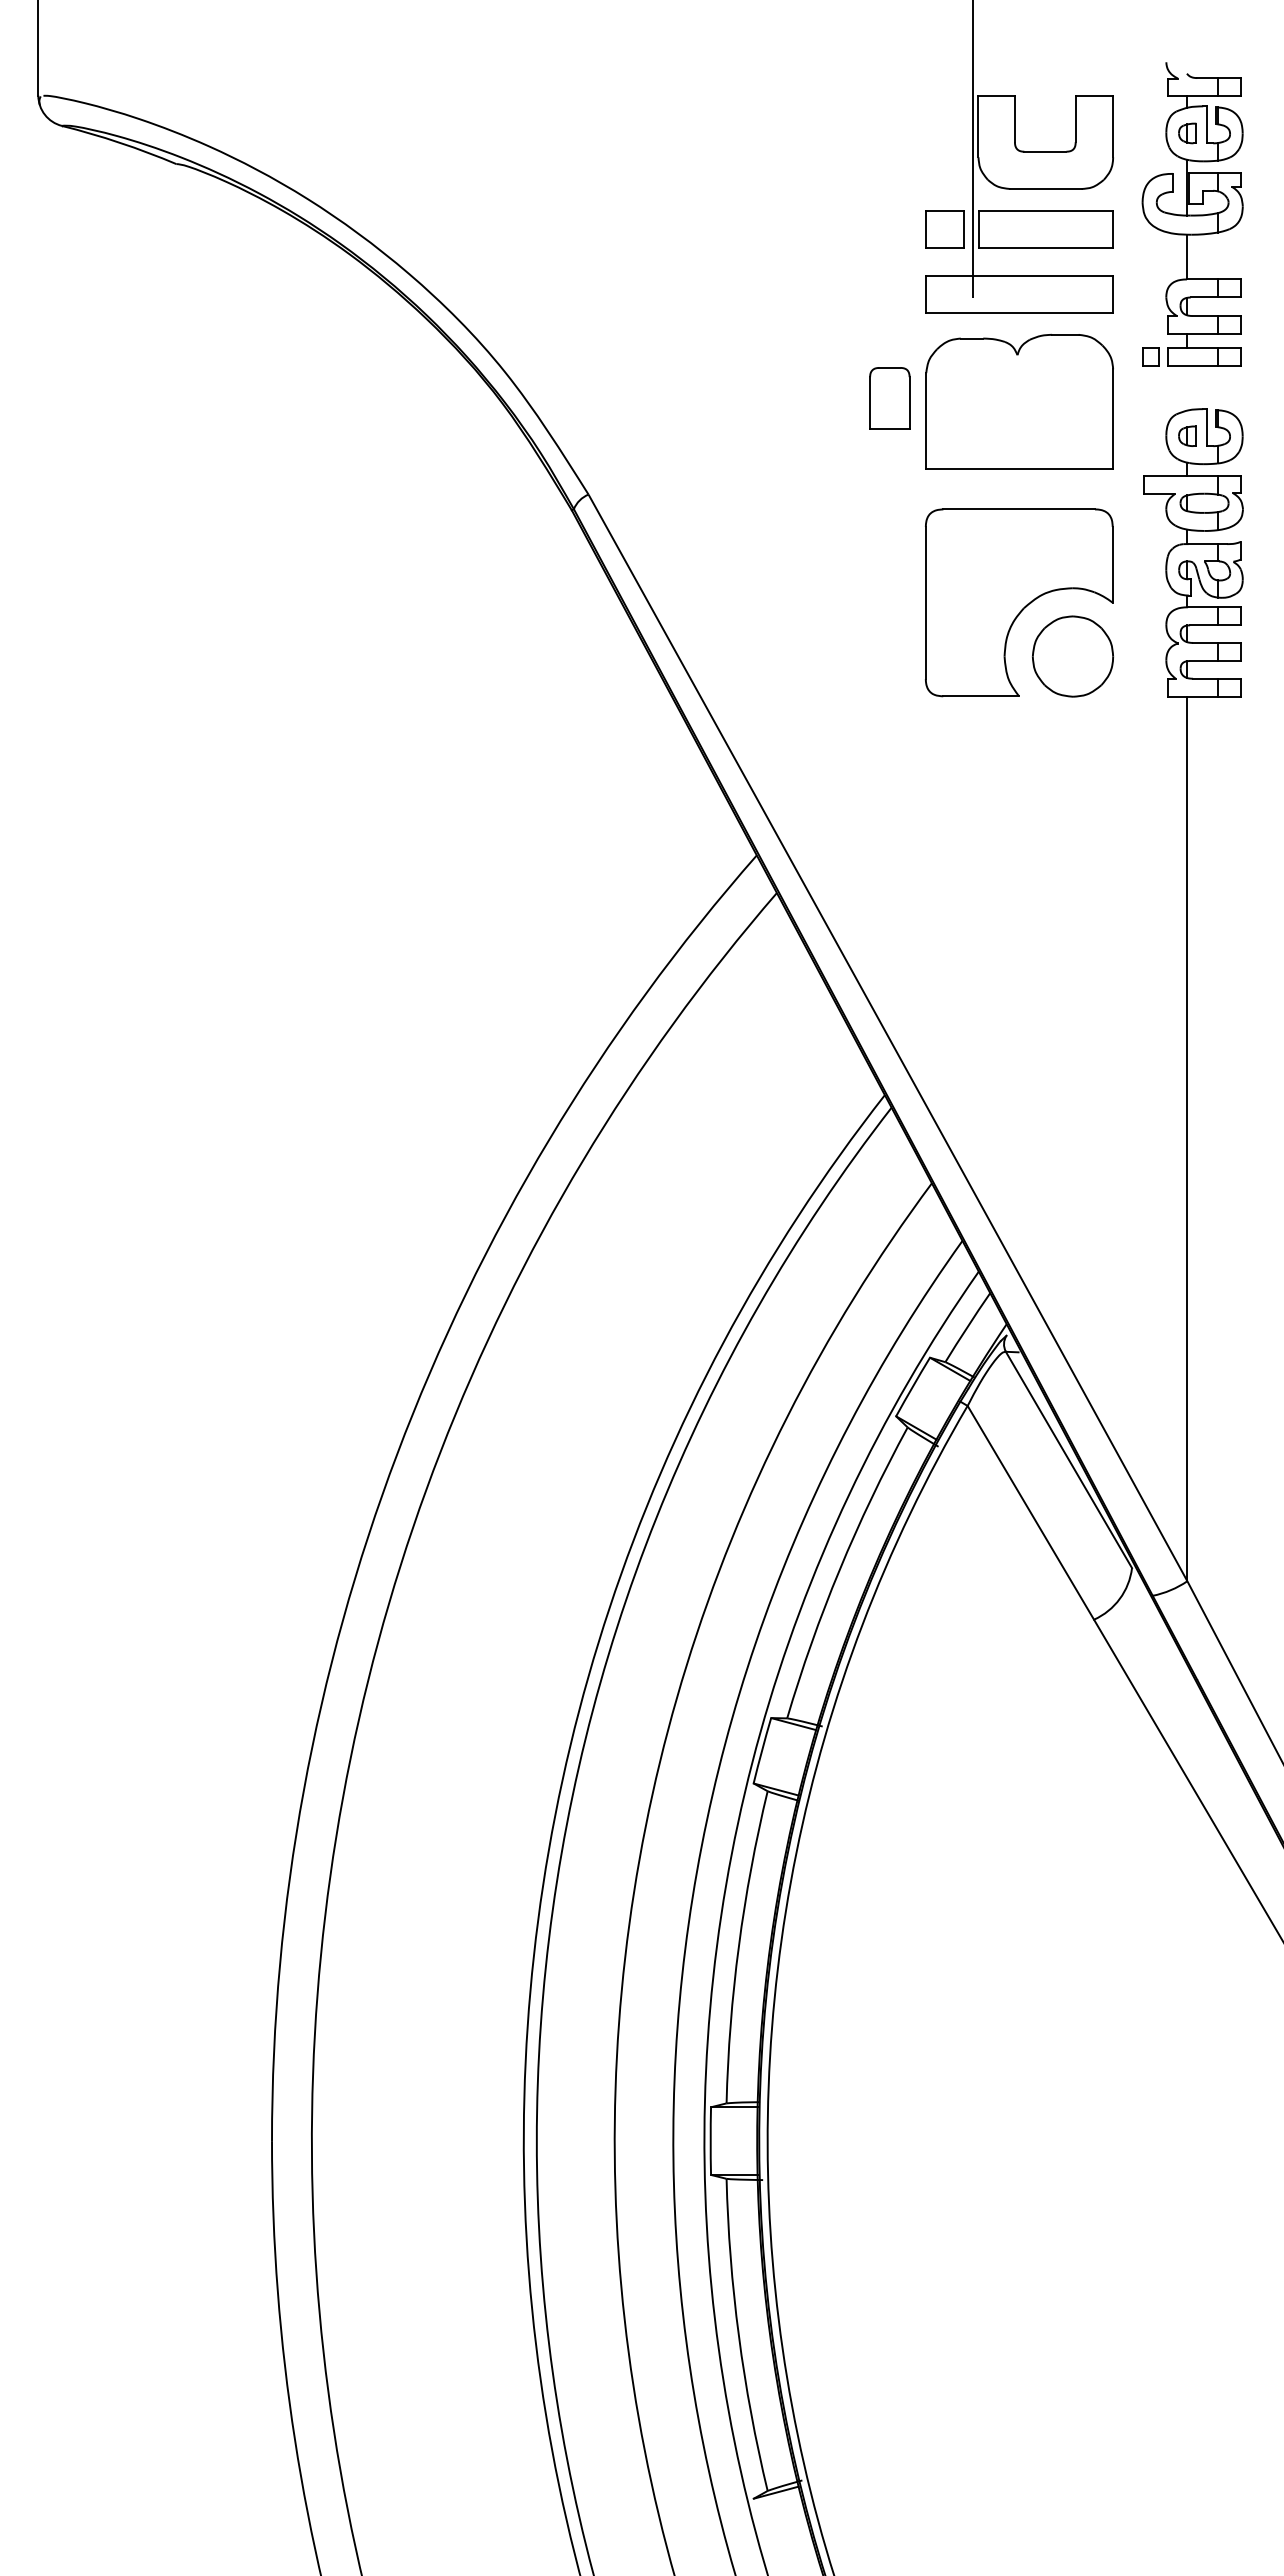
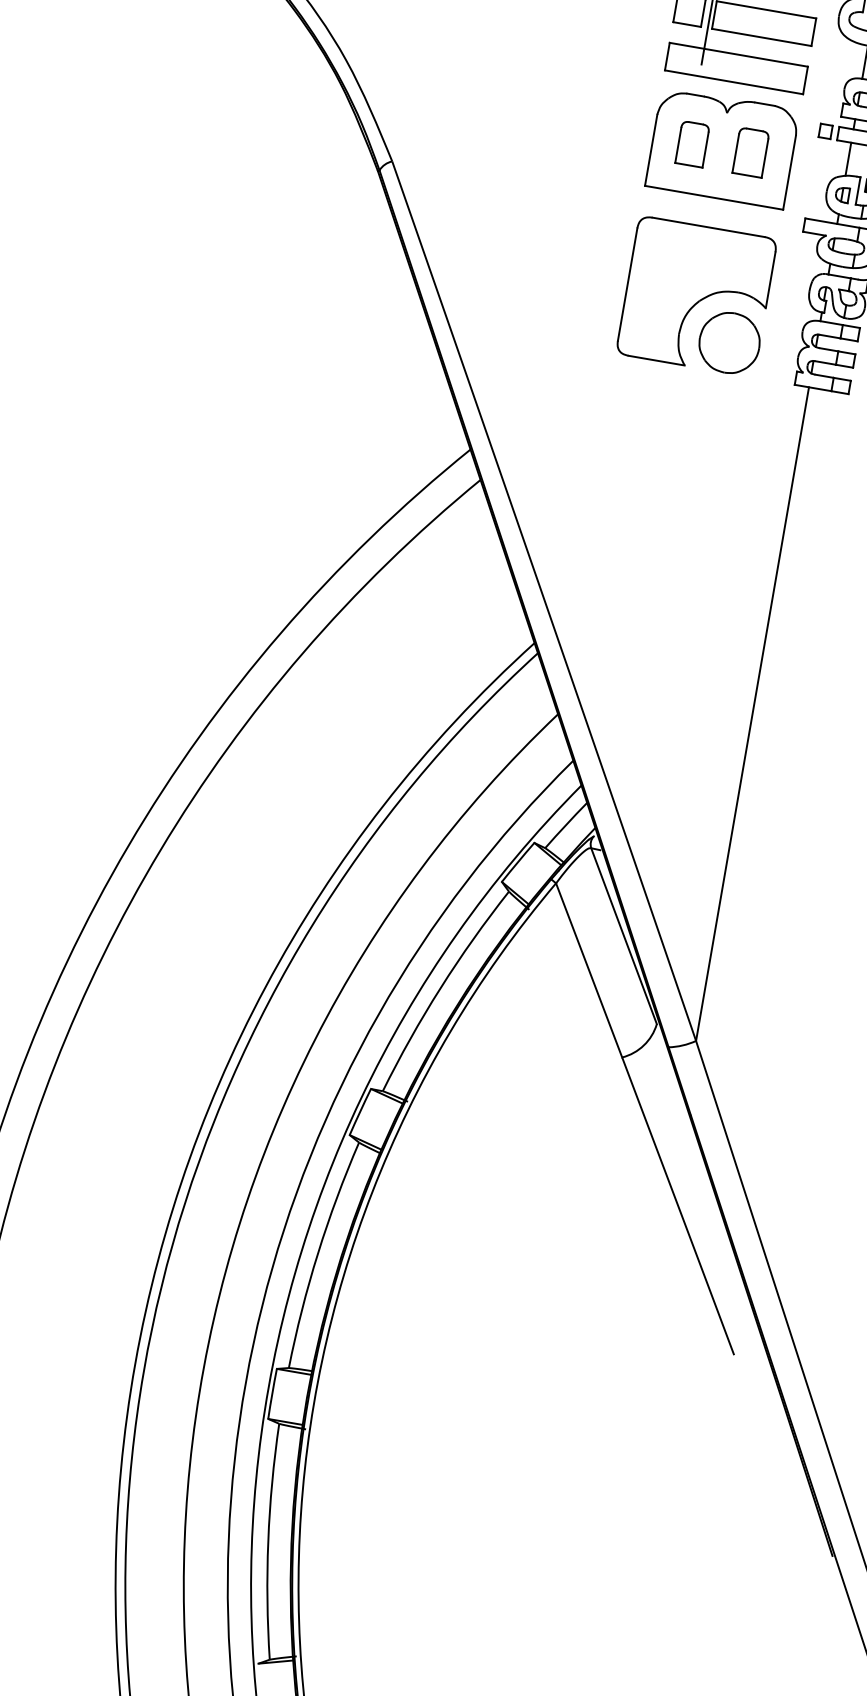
line: (1187, 387) -> (848, 158), added
part: (889, 398) -> (750, 152), moved
part: (978, 403) -> (692, 143), added

